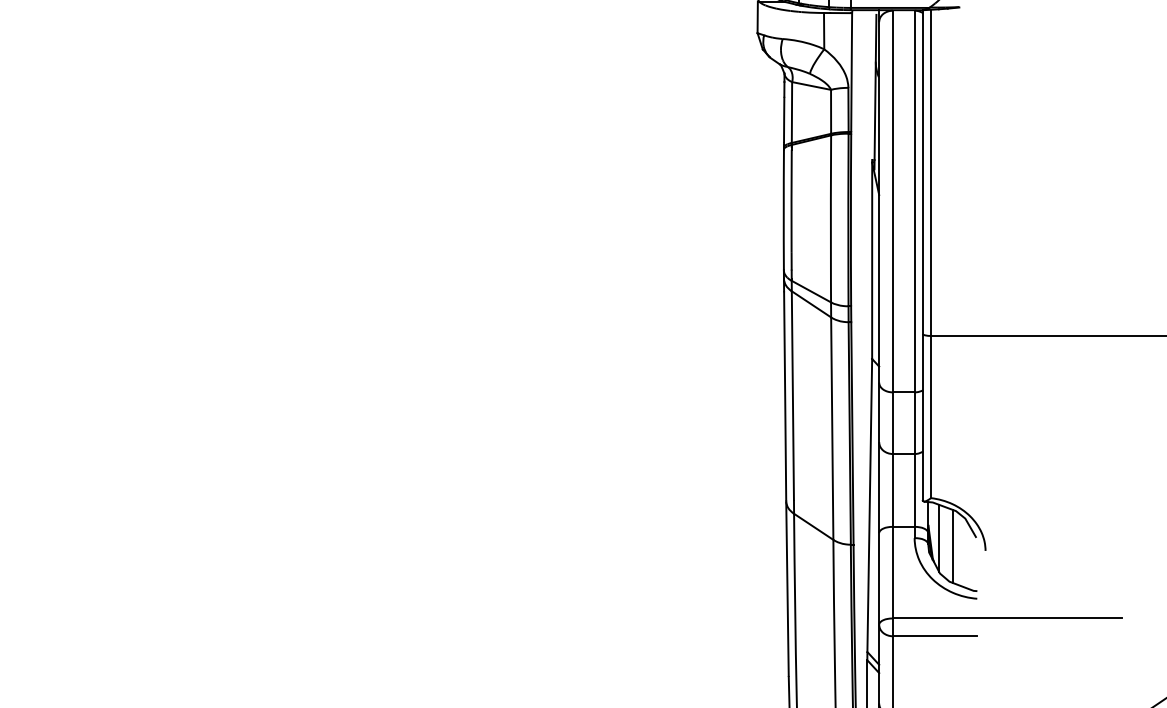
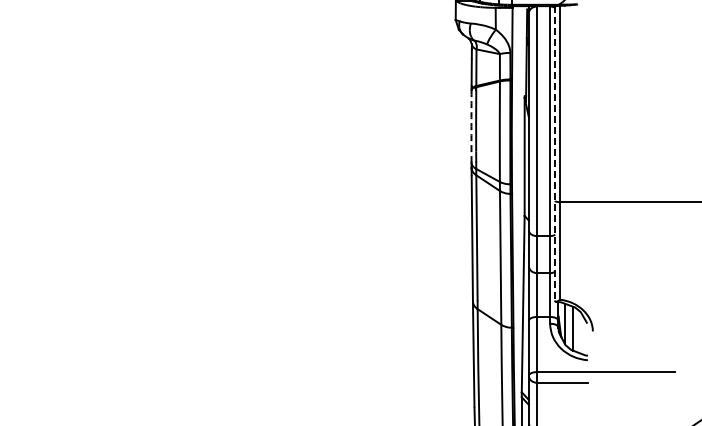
arc: (783, 210) -> (471, 126), solid -> dashed
line: (923, 256) -> (555, 154), solid -> dashed

